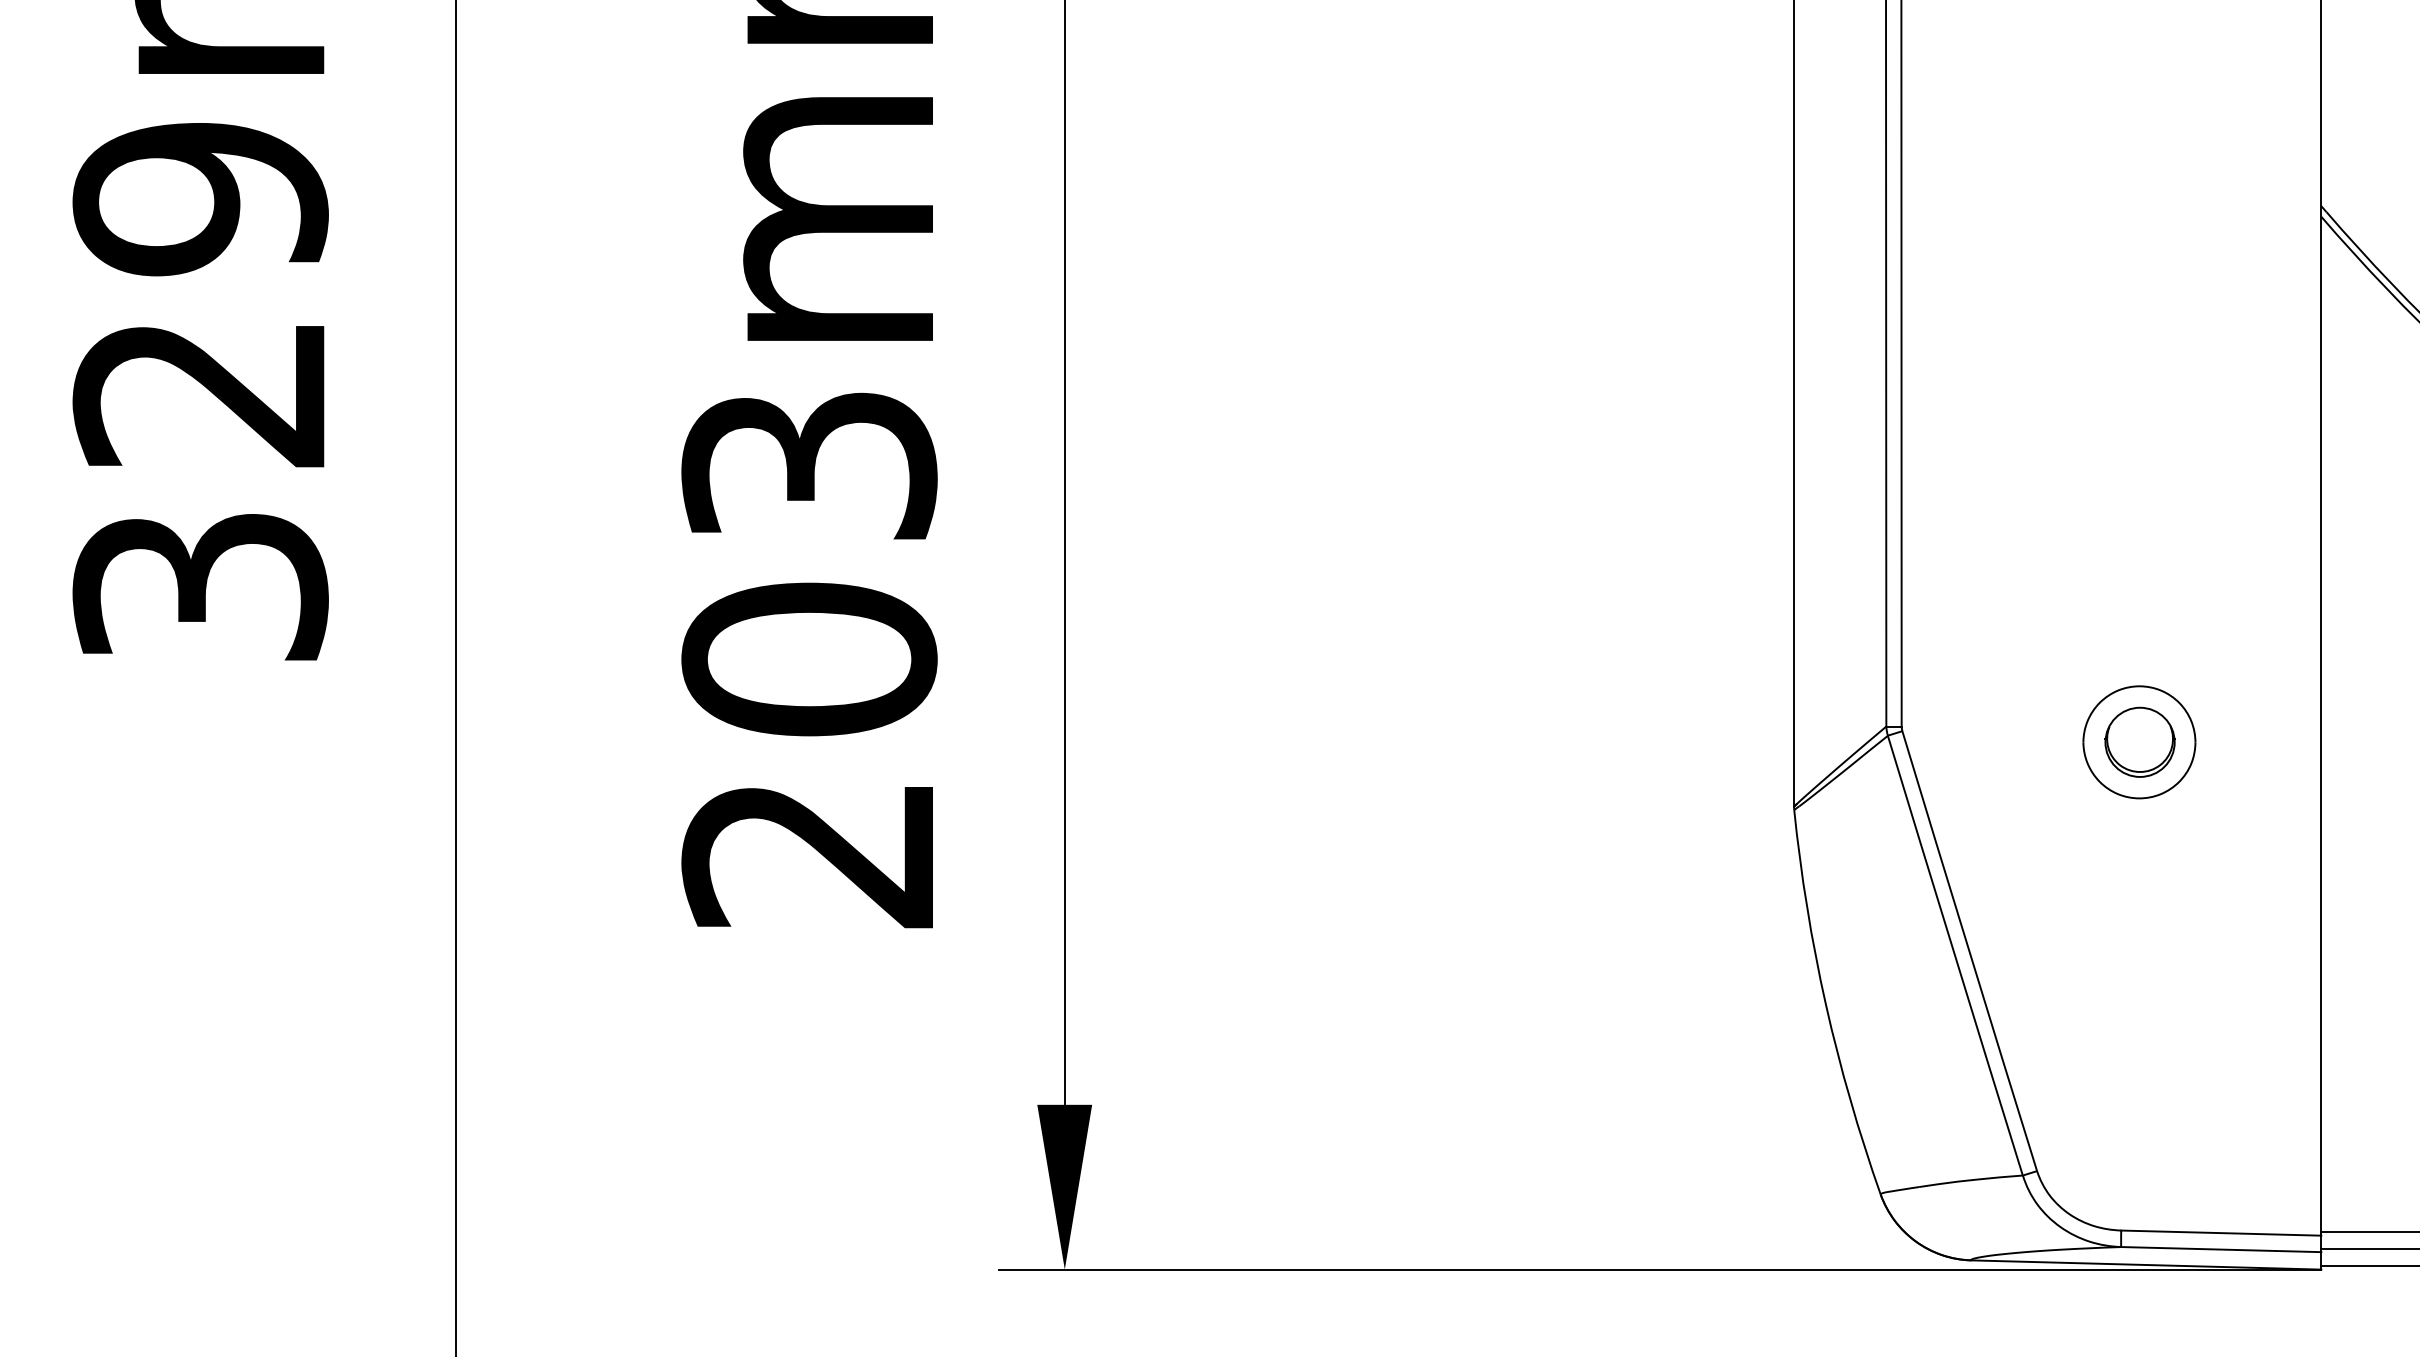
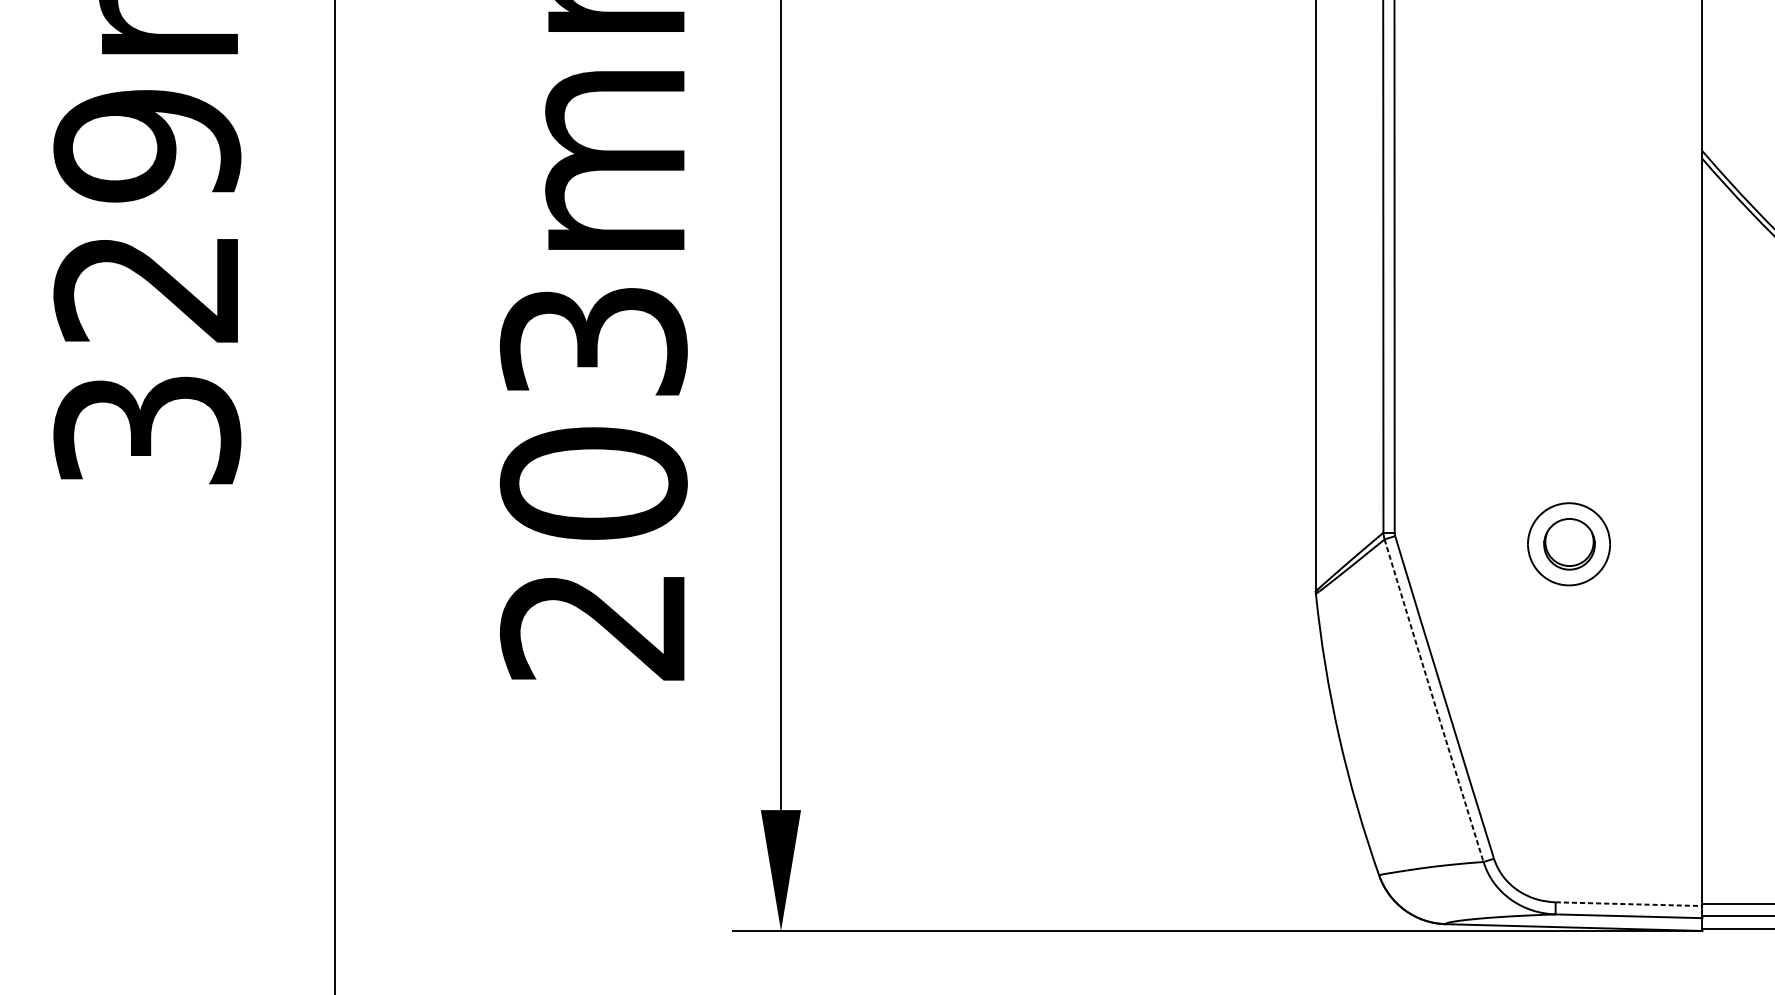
arc: (1955, 955) -> (1434, 700), solid -> dashed
line: (2221, 1233) -> (1629, 904), solid -> dashed

